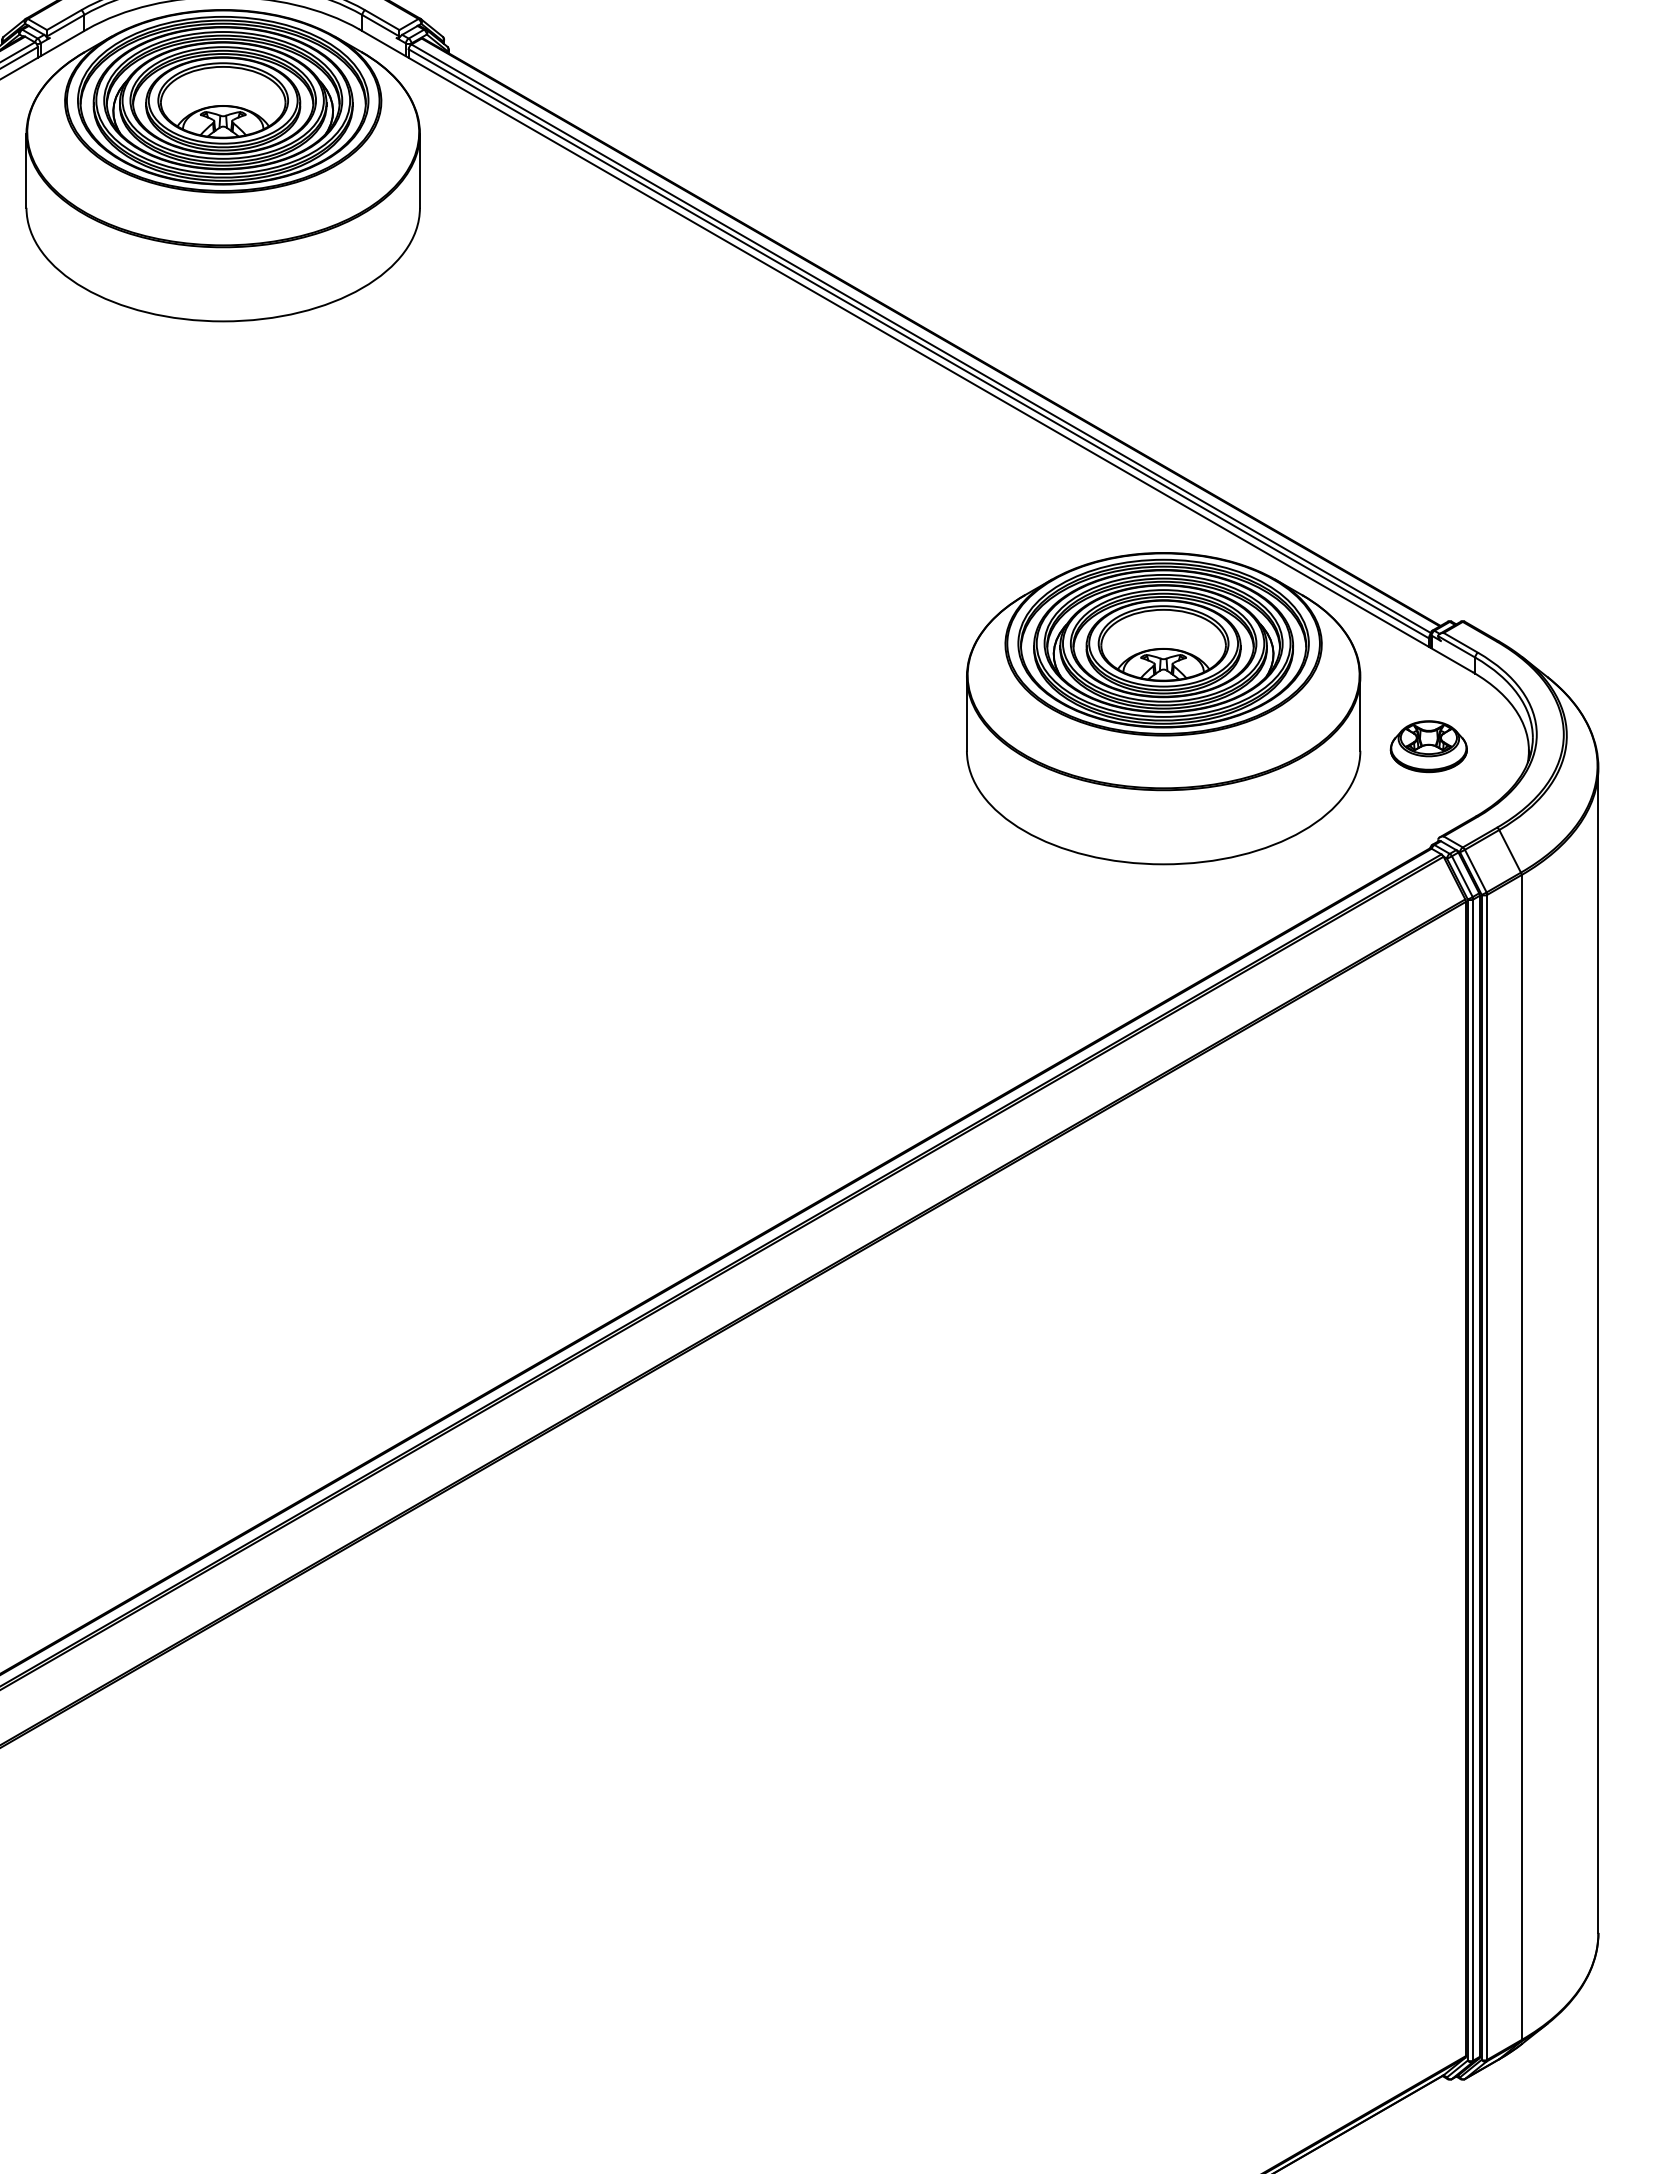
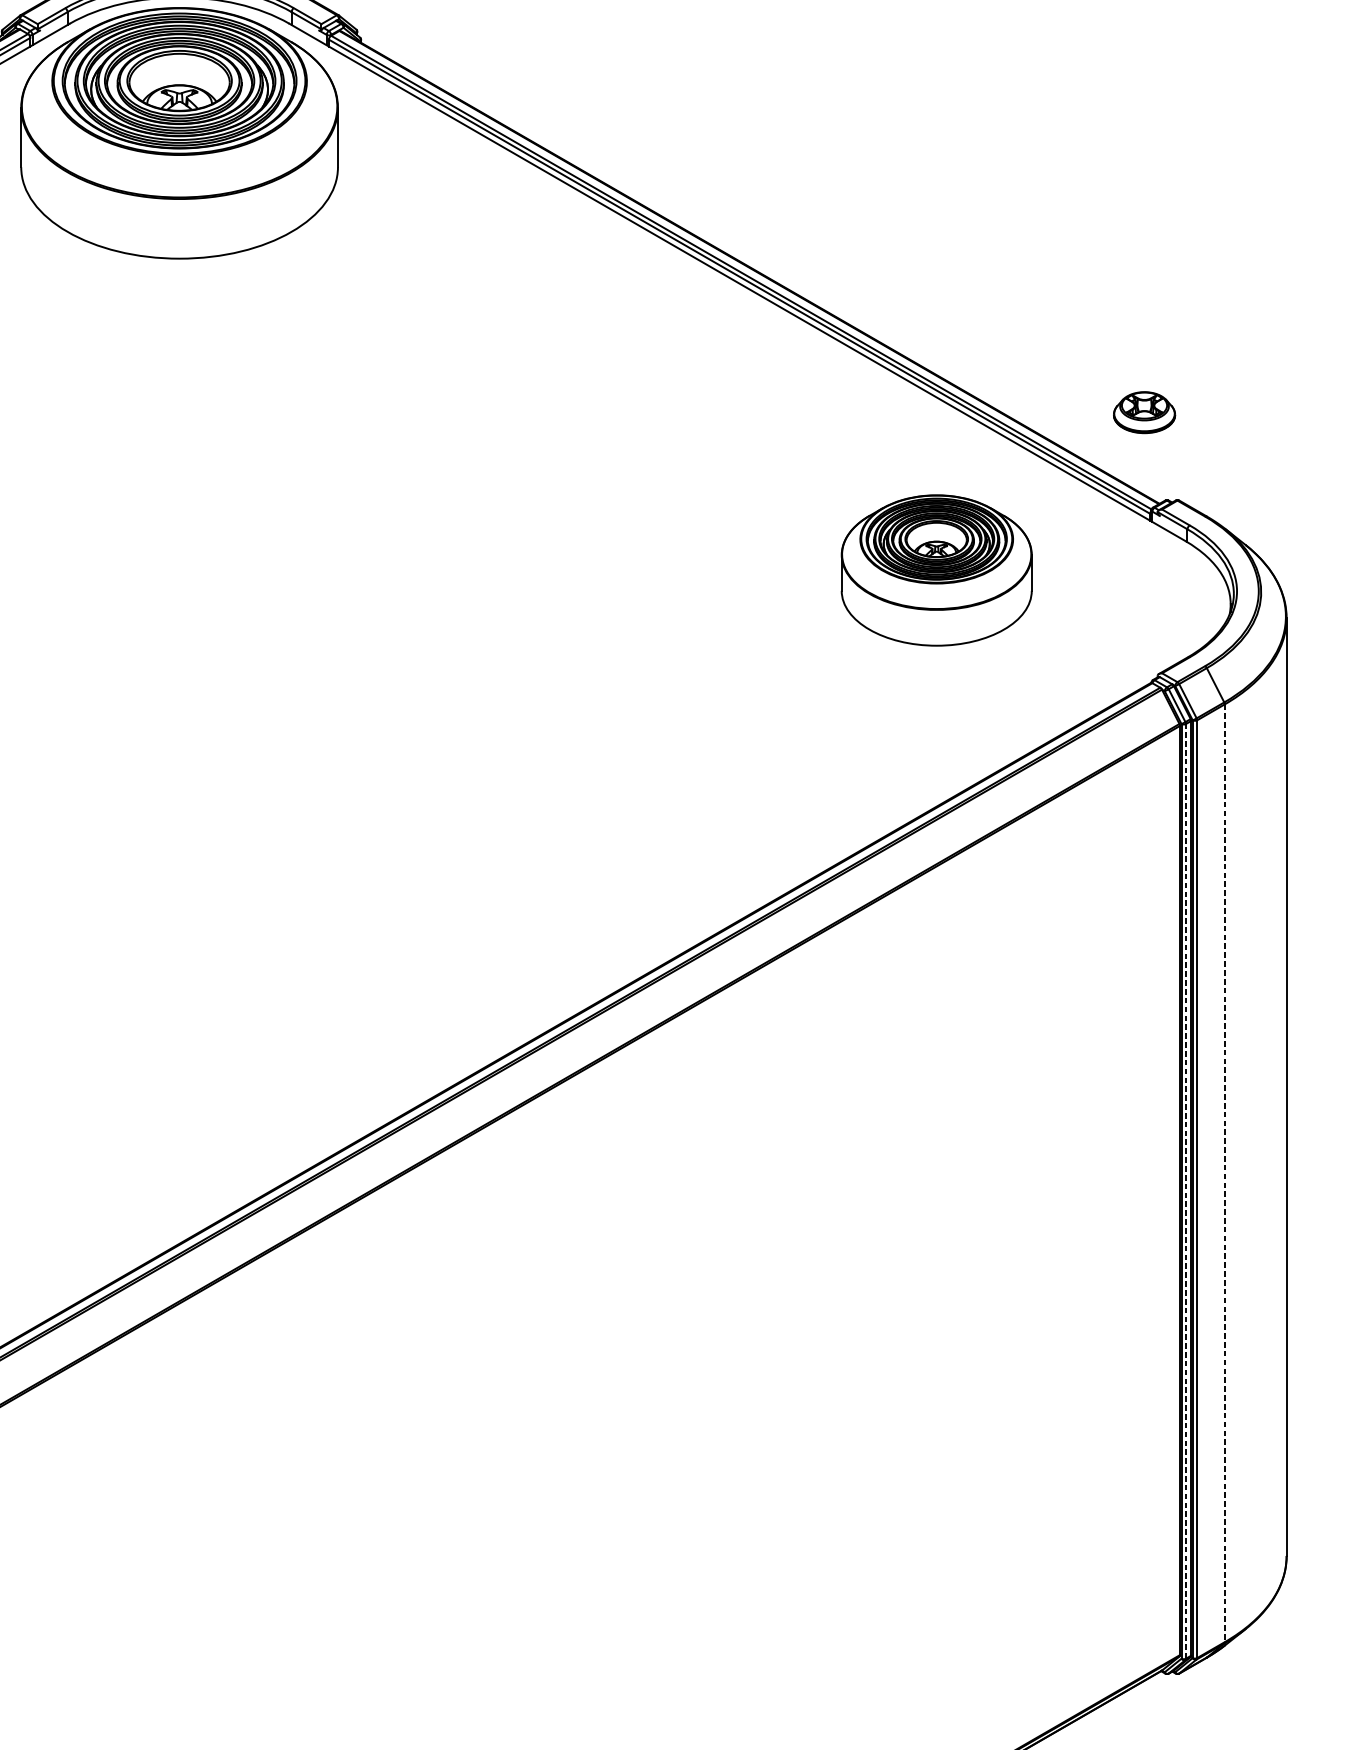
part: (1163, 708) -> (936, 570), size x0.6
part: (1428, 746) -> (1144, 412), moved
line: (1521, 1458) -> (1224, 1174), solid -> dashed
line: (1473, 1480) -> (1186, 1191), solid -> dashed

